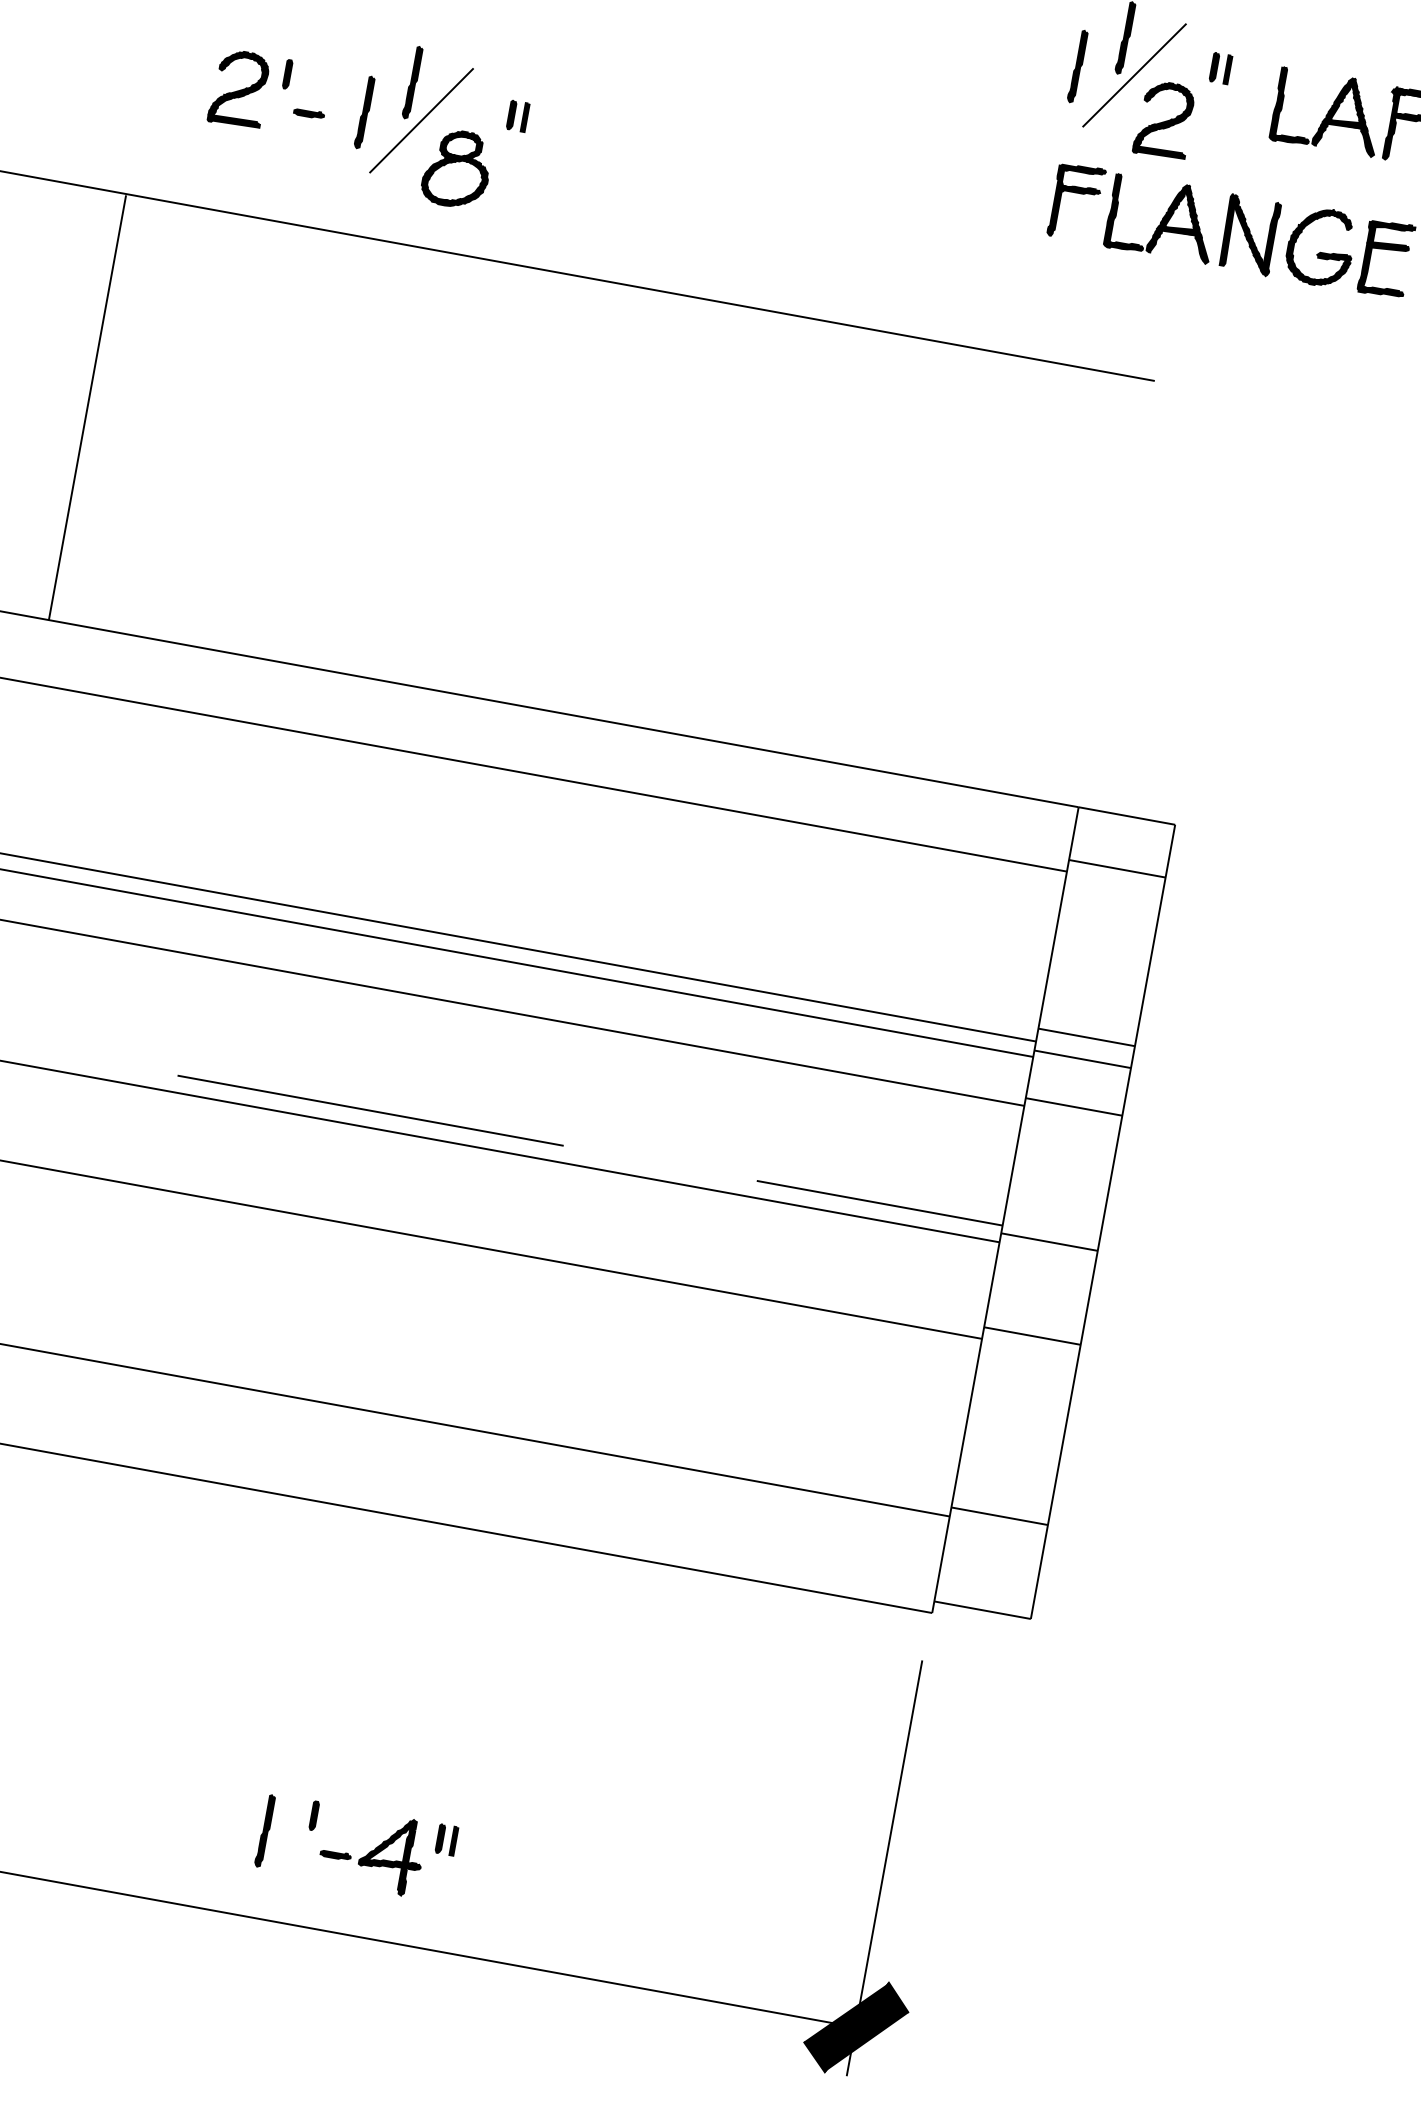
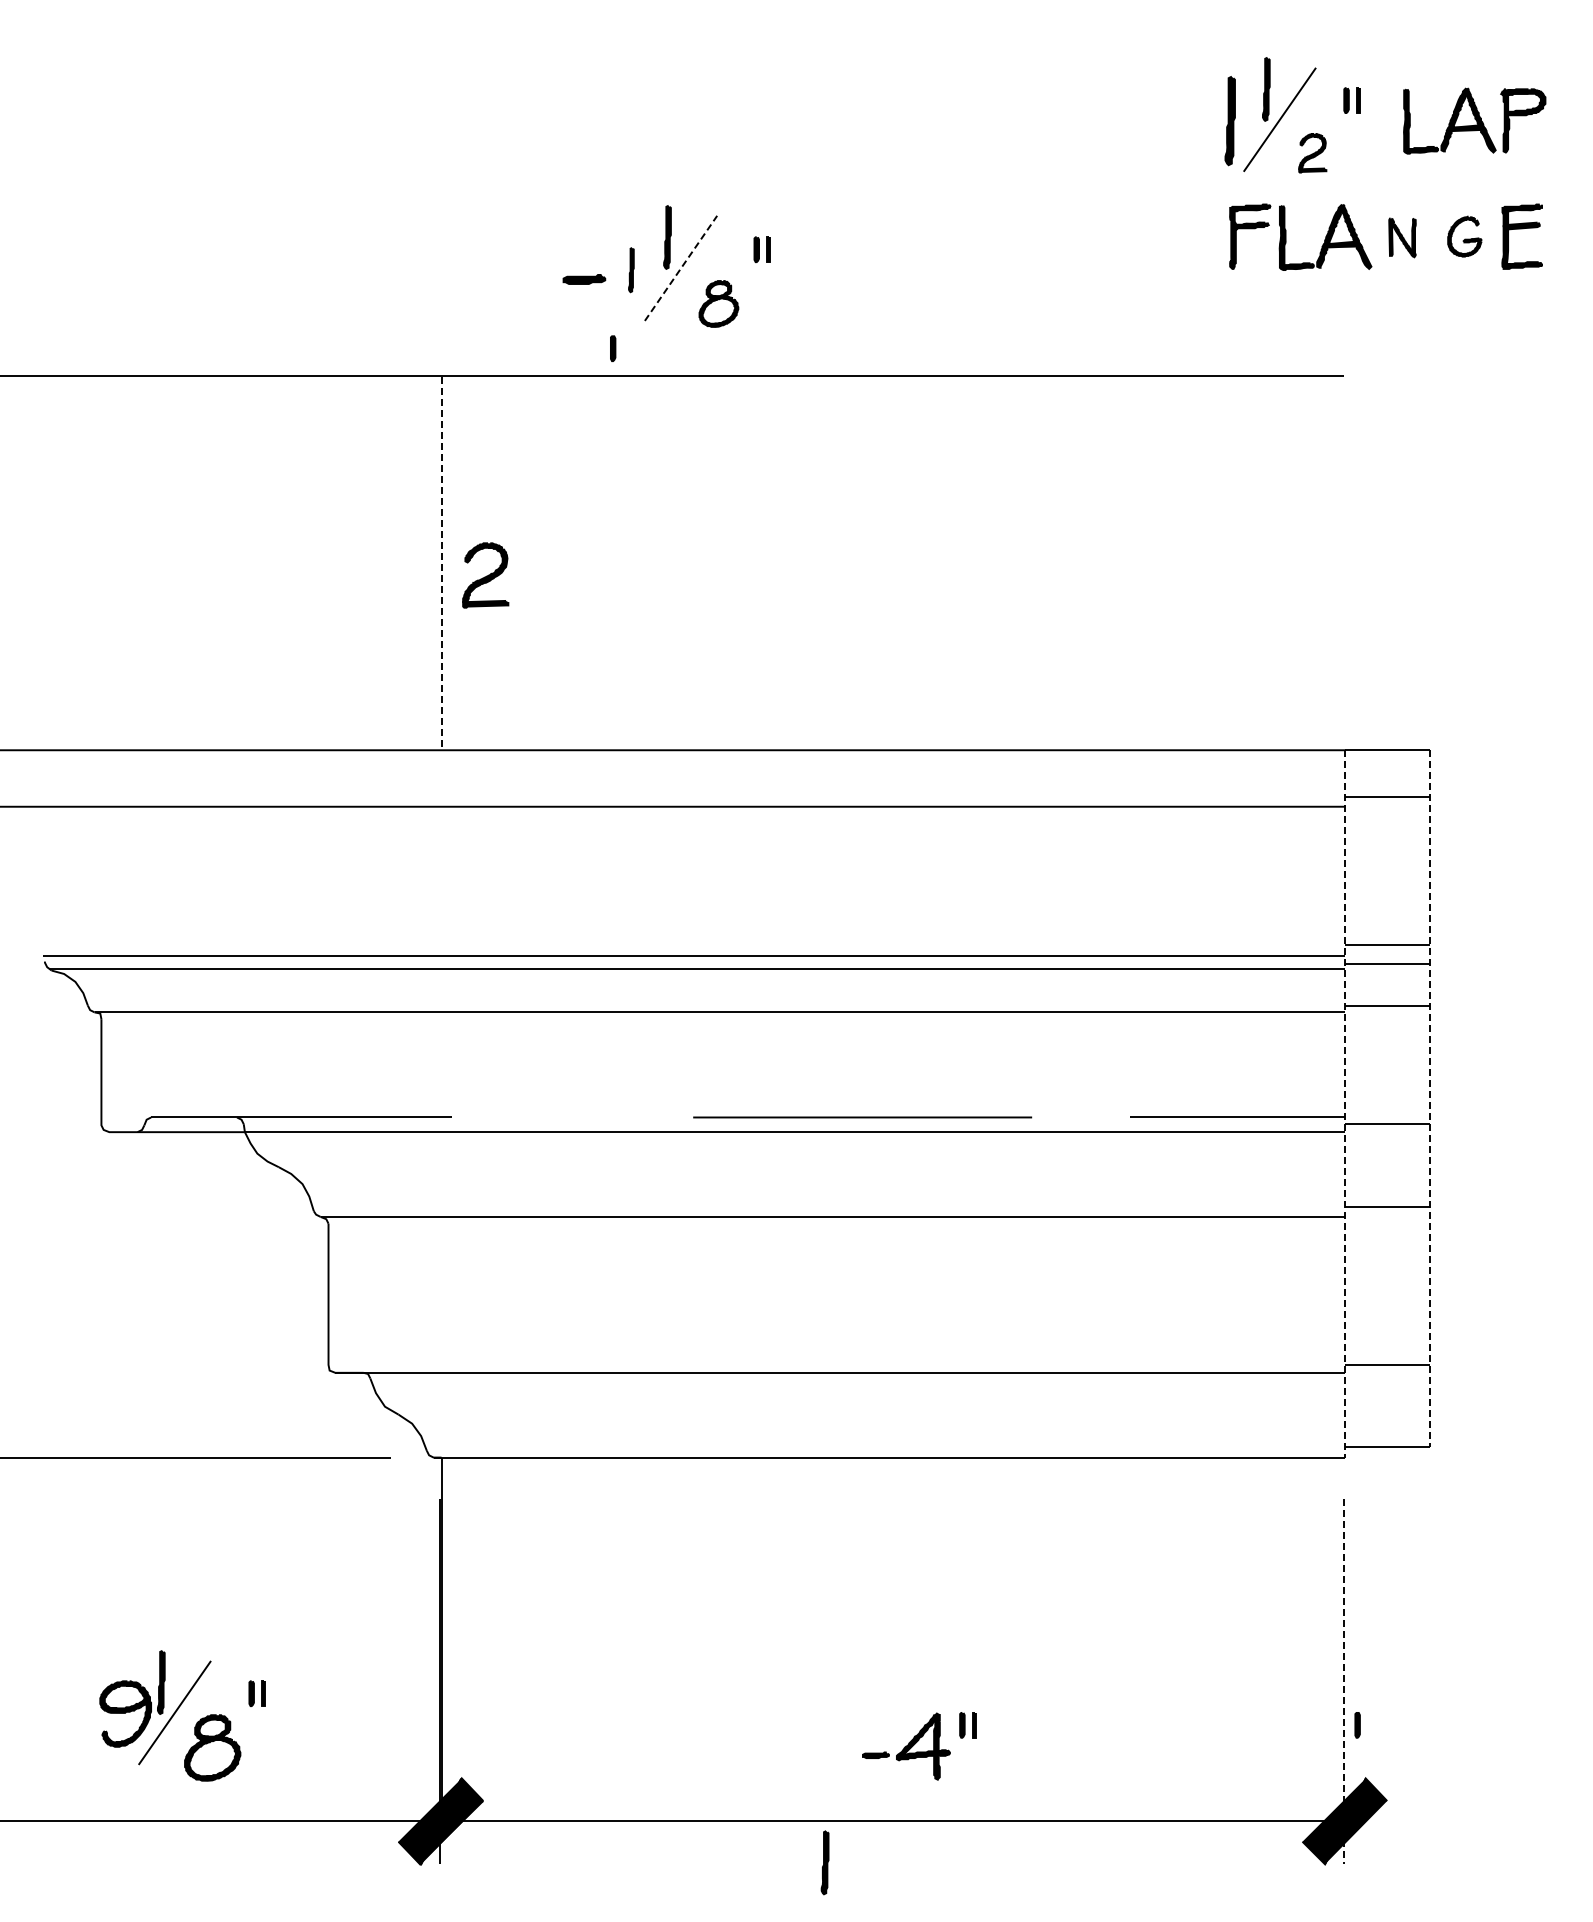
part: (1076, 65) -> (1229, 120), size x1.4
part: (288, 74) -> (613, 348), moved
part: (239, 88) -> (485, 575), moved
part: (364, 111) -> (631, 269), size x0.7
part: (309, 113) -> (584, 279), size x1.6
line: (422, 120) -> (681, 268), solid -> dashed
part: (1164, 120) -> (1312, 153), size x0.6
part: (456, 168) -> (718, 303), size x0.7
part: (1249, 234) -> (1402, 237), size x0.6
part: (1320, 246) -> (1464, 236), size x0.6
line: (87, 408) -> (441, 564), solid -> dashed
line: (370, 1110) -> (862, 1117), moved
line: (1005, 1209) -> (1345, 1103), solid -> dashed
line: (1103, 1221) -> (1430, 1098), solid -> dashed
part: (314, 1816) -> (1357, 1725), moved
part: (264, 1830) -> (824, 1862), moved
line: (884, 1869) -> (1344, 1682), solid -> dashed

